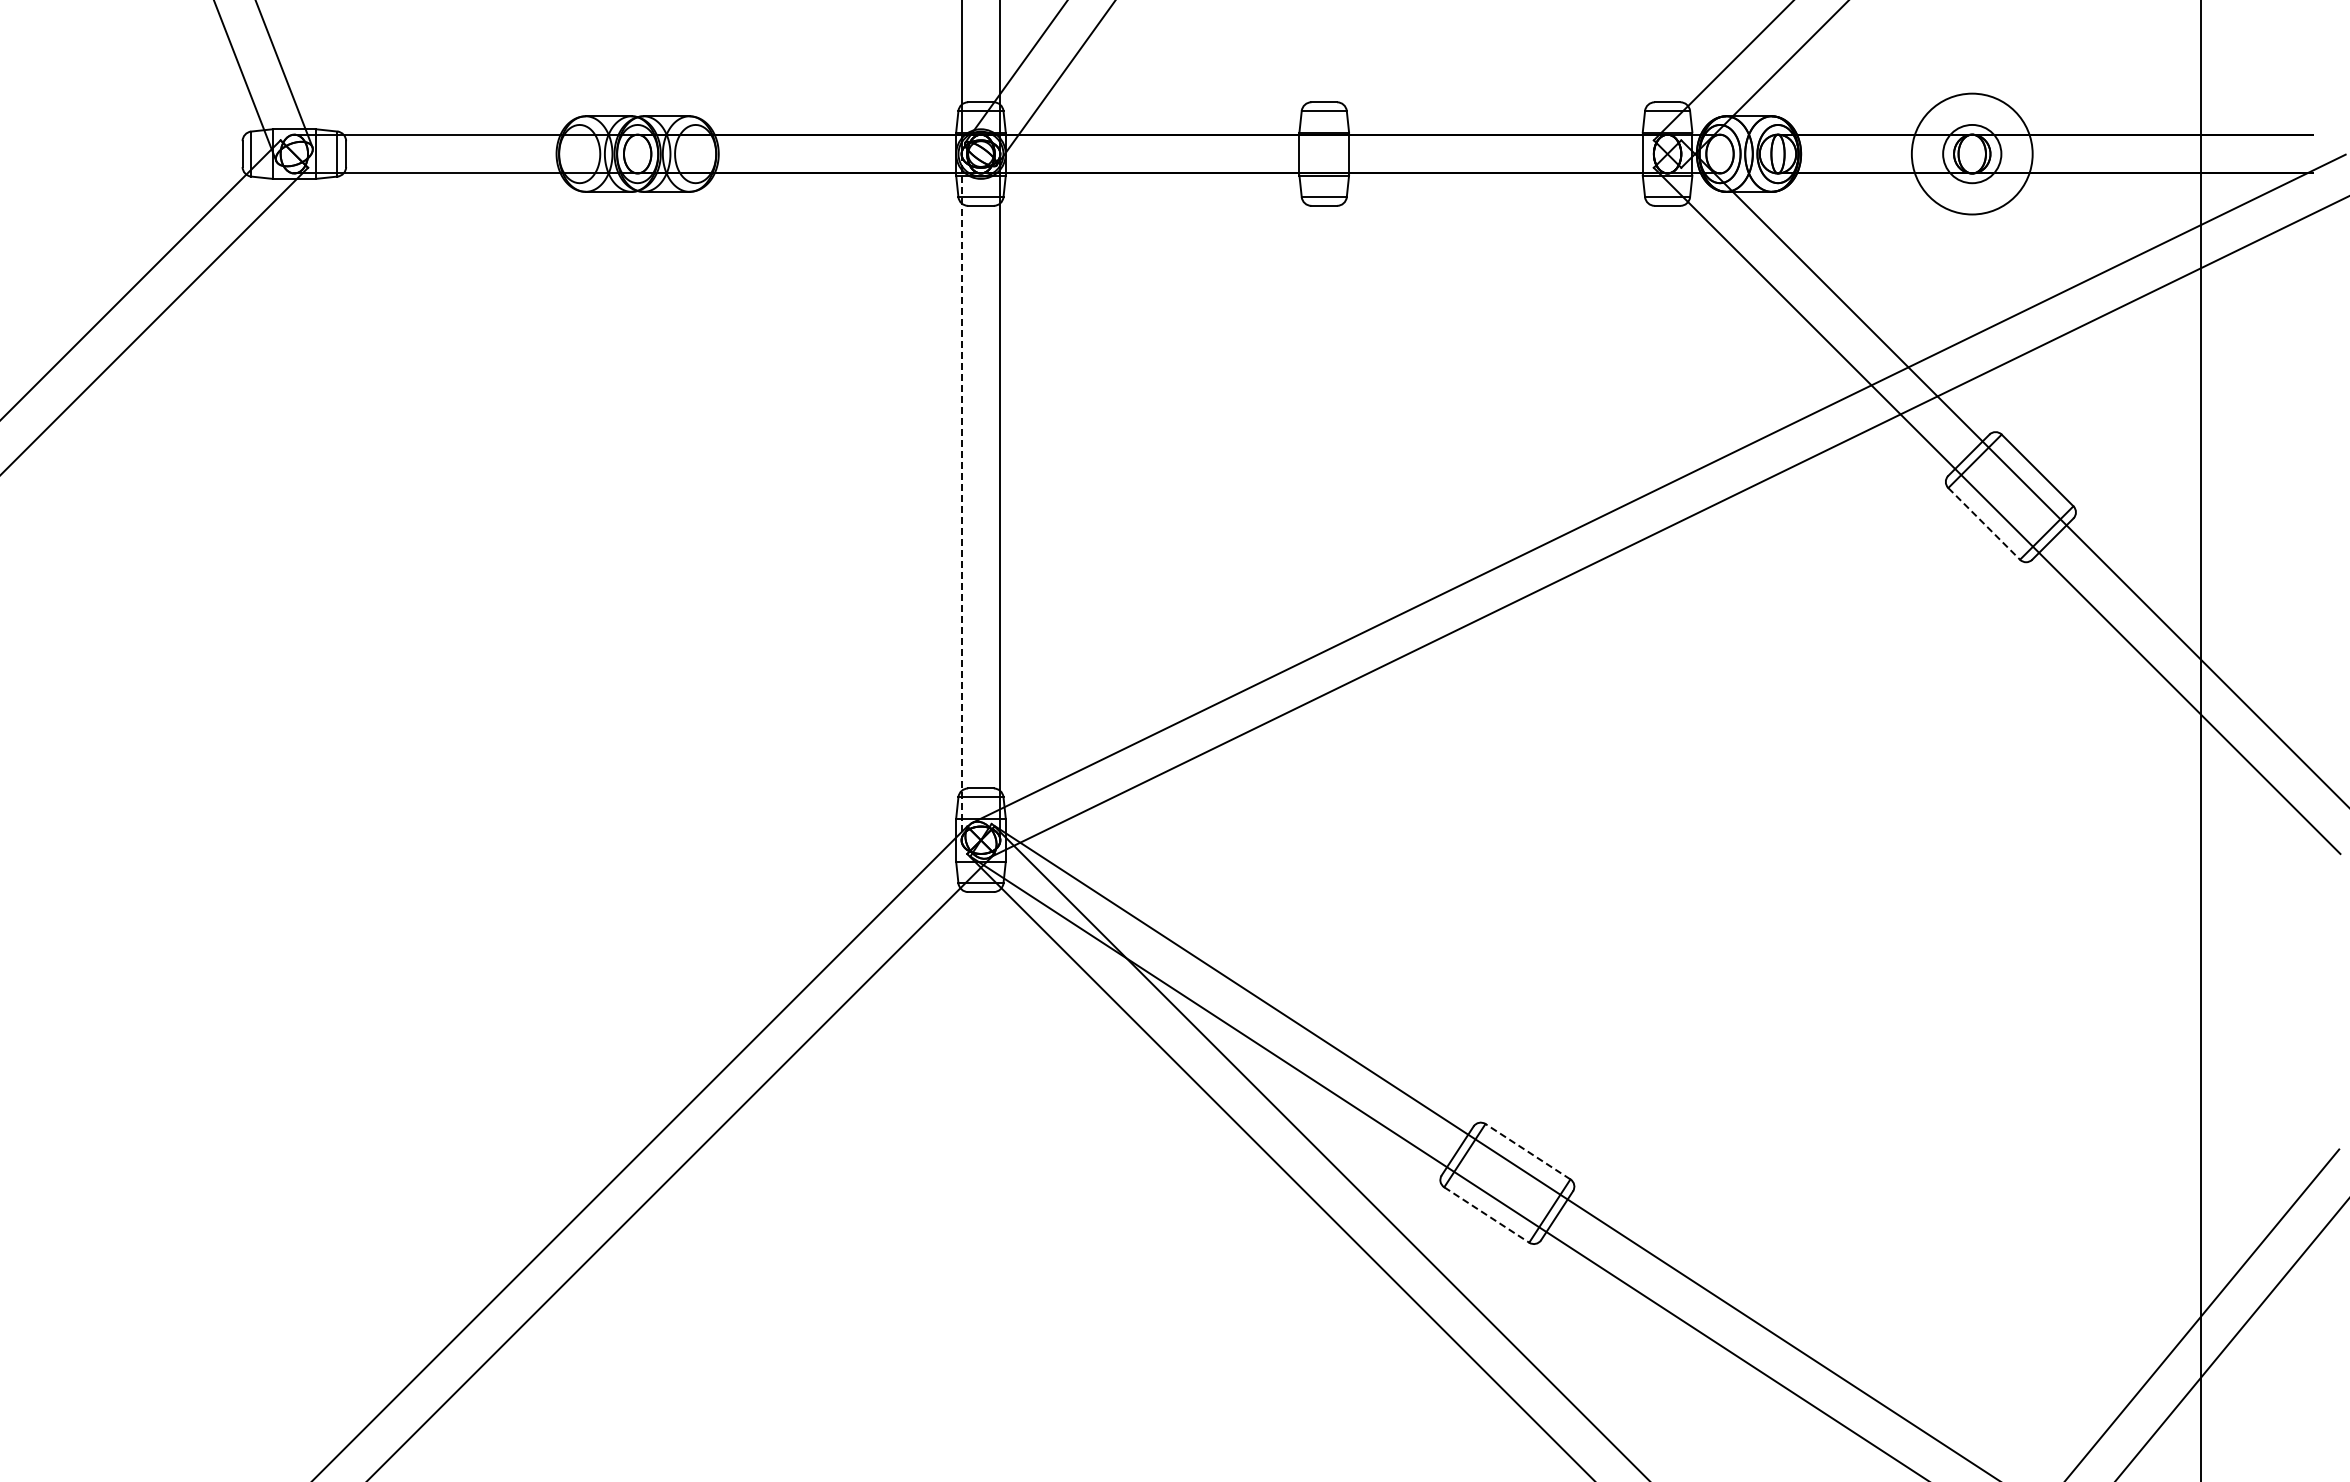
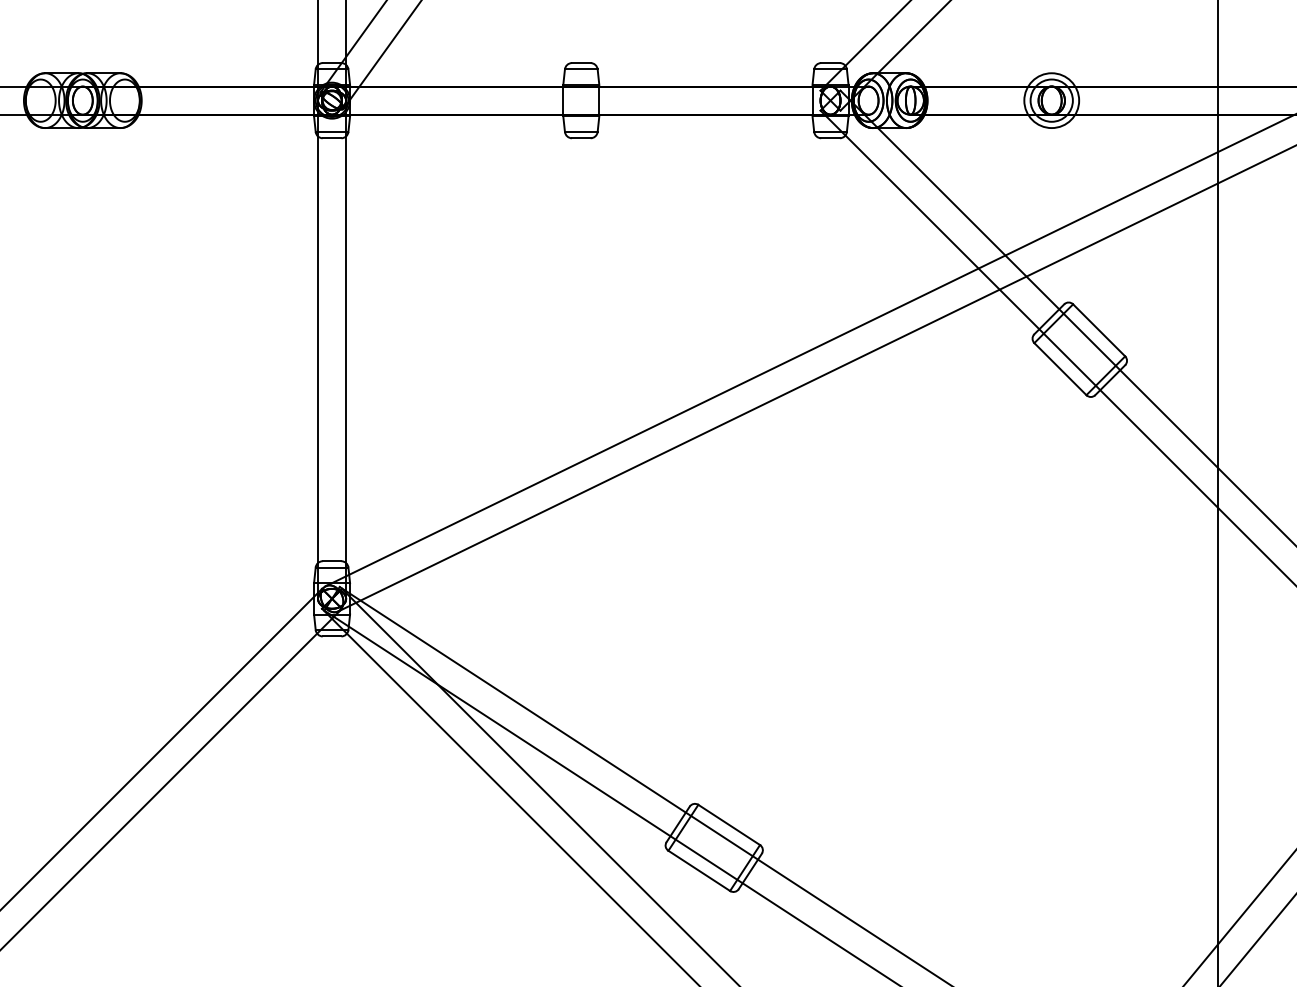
circle: (1972, 153) -> (1051, 100), size x0.62
line: (961, 497) -> (317, 349), dashed -> solid
line: (1984, 523) -> (1060, 368), dashed -> solid
line: (1528, 1151) -> (729, 824), dashed -> solid
line: (1486, 1214) -> (699, 870), dashed -> solid

